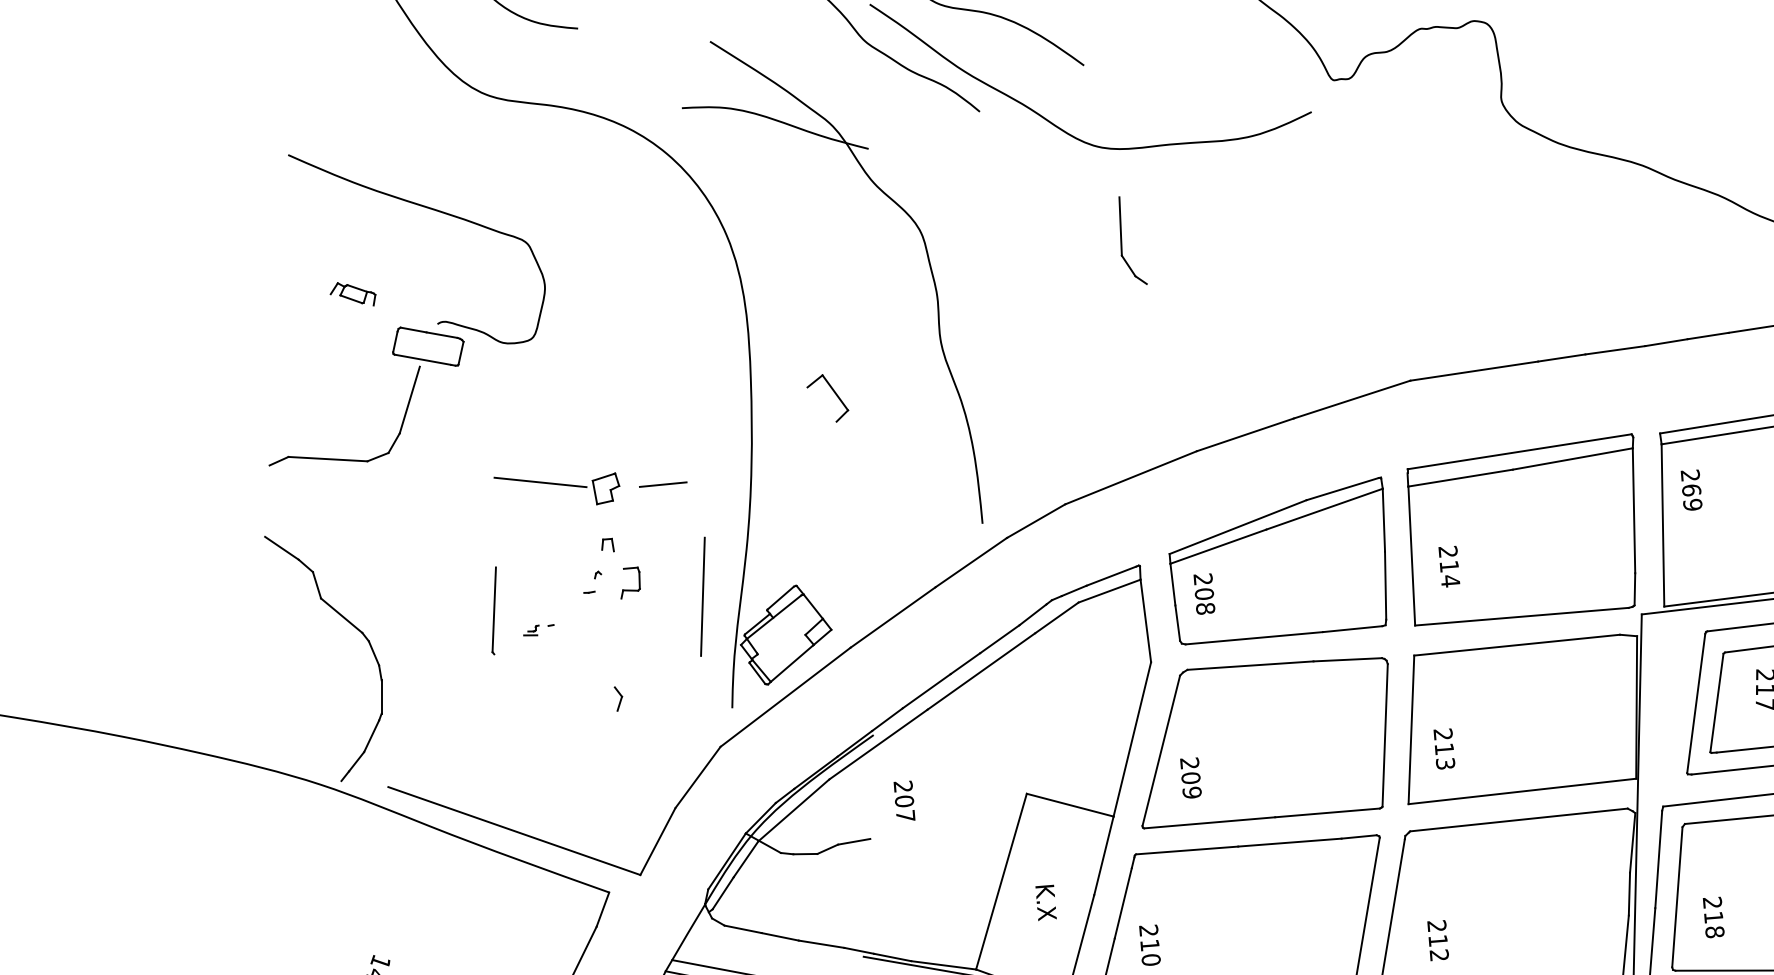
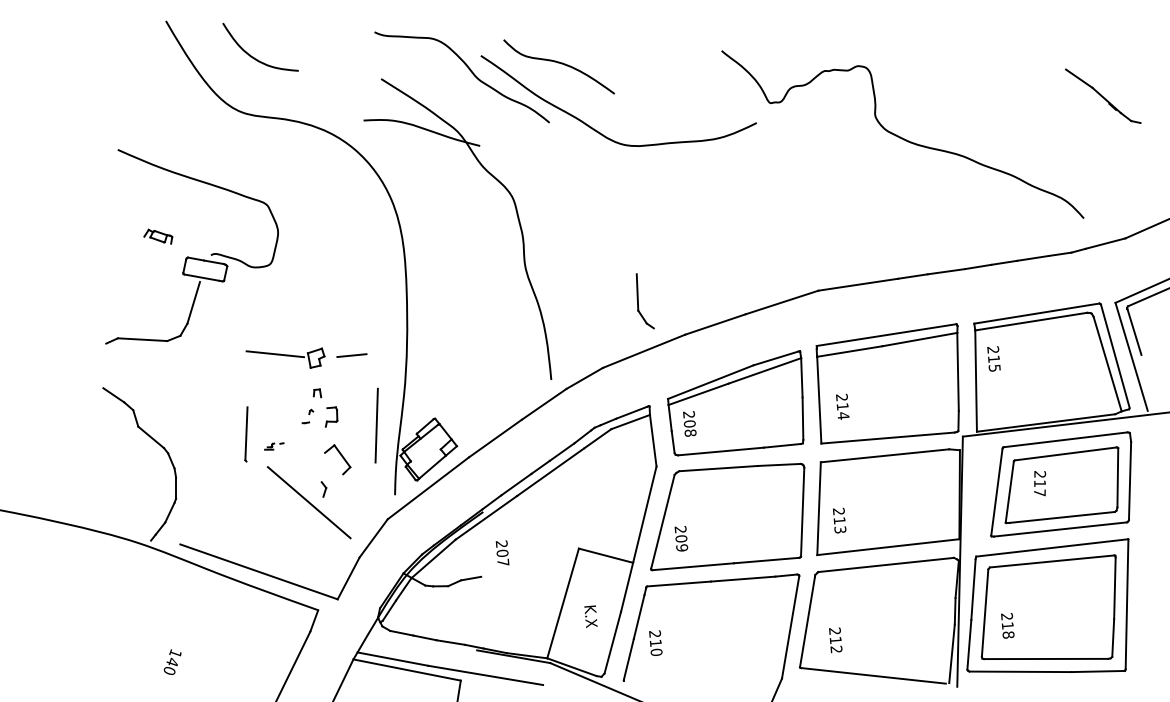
part: (1131, 241) -> (644, 301), moved
part: (827, 397) -> (337, 459), moved
text: (1692, 497) -> (994, 363), 269 -> 215
line: (593, 719) -> (308, 502), added

